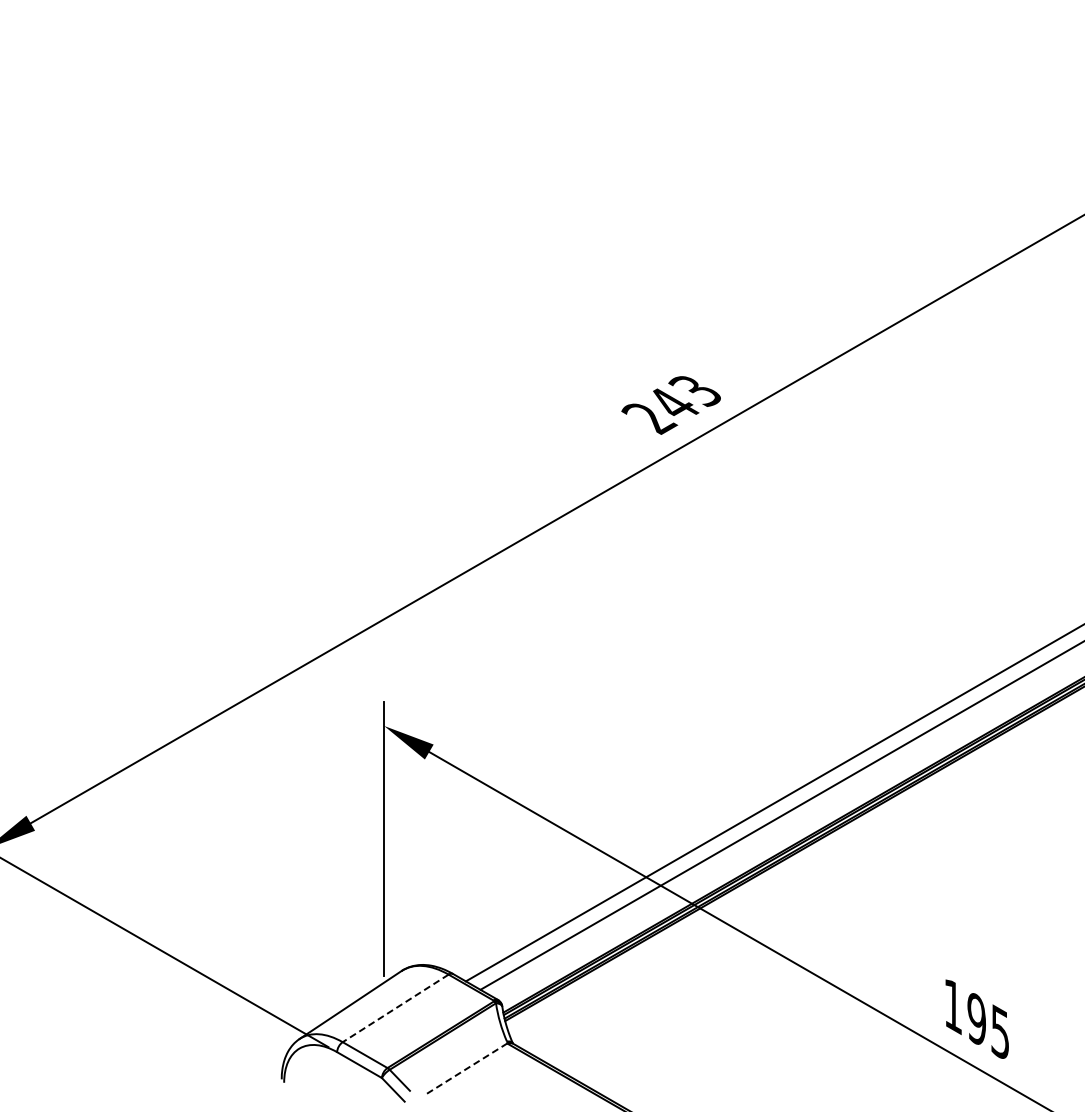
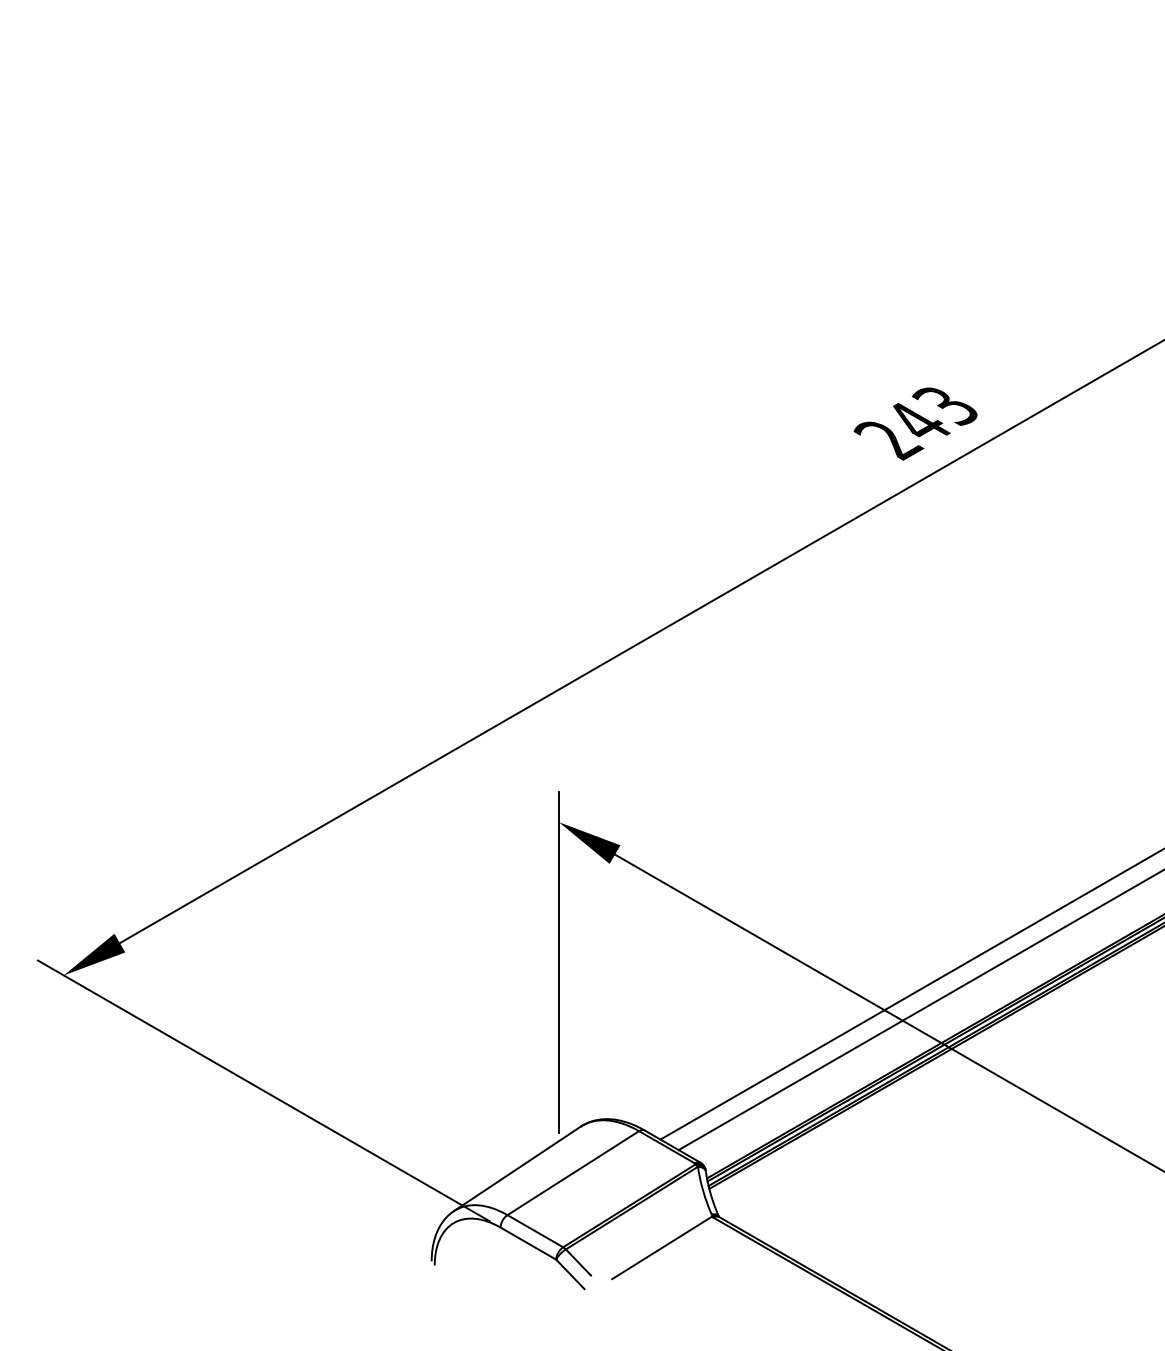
line: (395, 1008) -> (573, 1173), dashed -> solid
line: (467, 1068) -> (662, 1247), dashed -> solid

